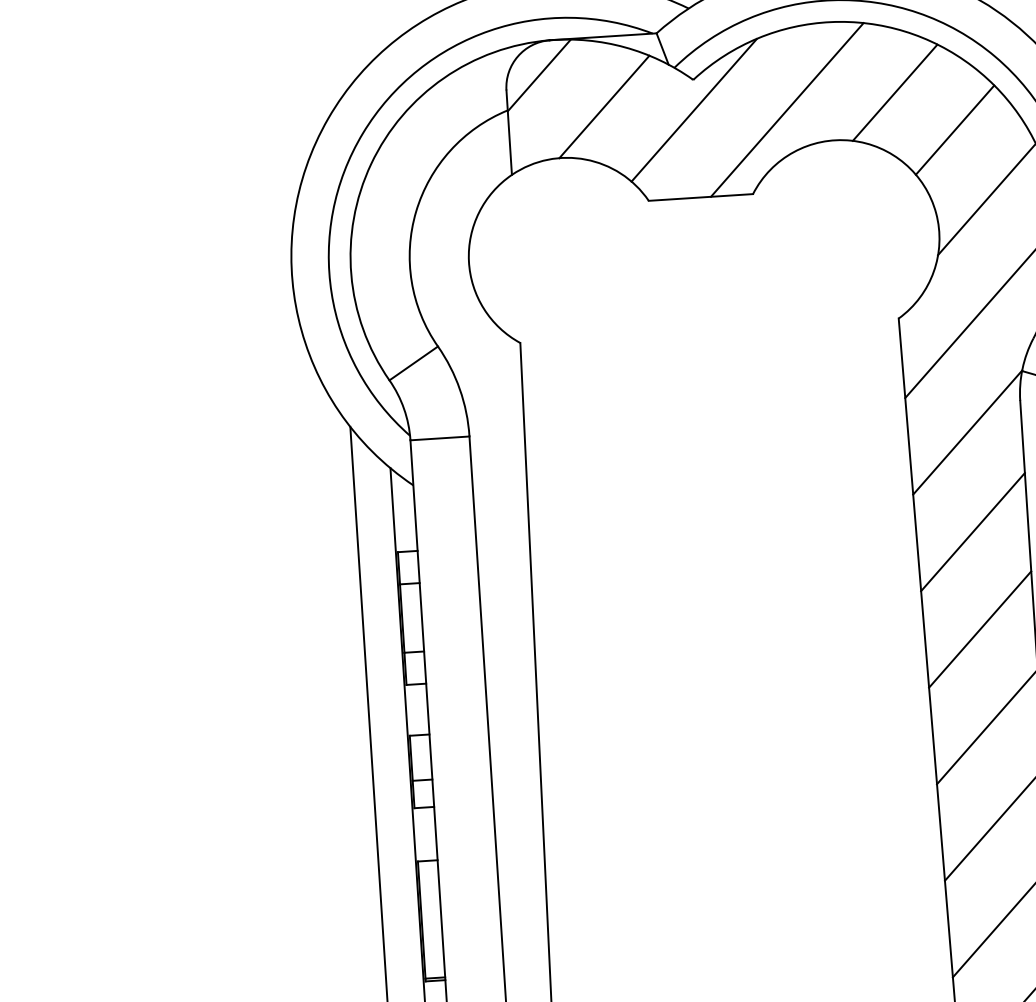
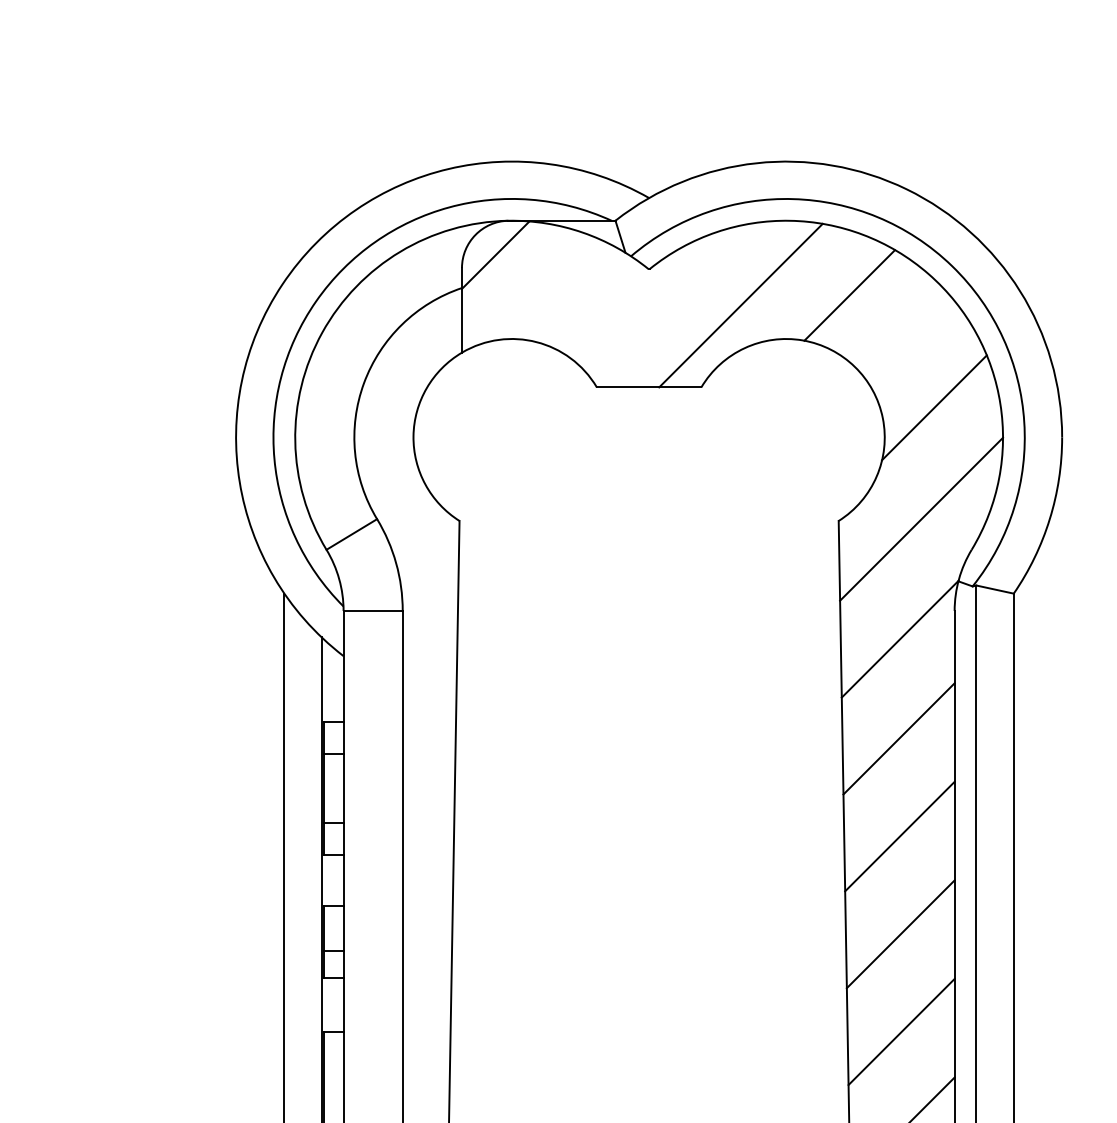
line: (604, 106) -> (558, 290), removed
line: (693, 109) -> (647, 299), removed
line: (955, 130) -> (907, 336), removed

